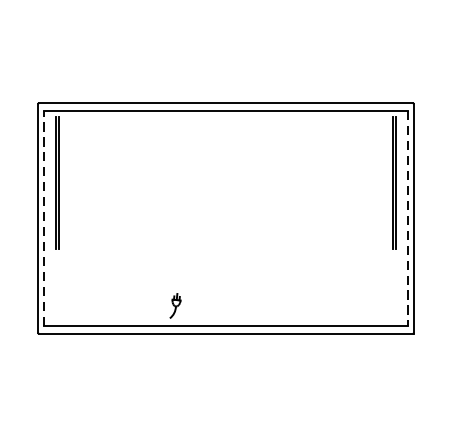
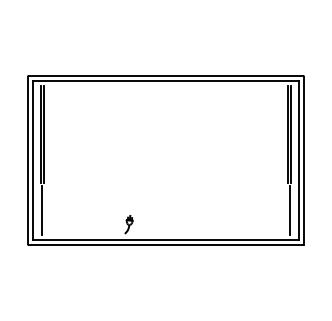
line: (44, 218) -> (32, 160), dashed -> solid
line: (407, 218) -> (299, 160), dashed -> solid
line: (57, 286) -> (42, 210), added
line: (394, 286) -> (289, 210), added

